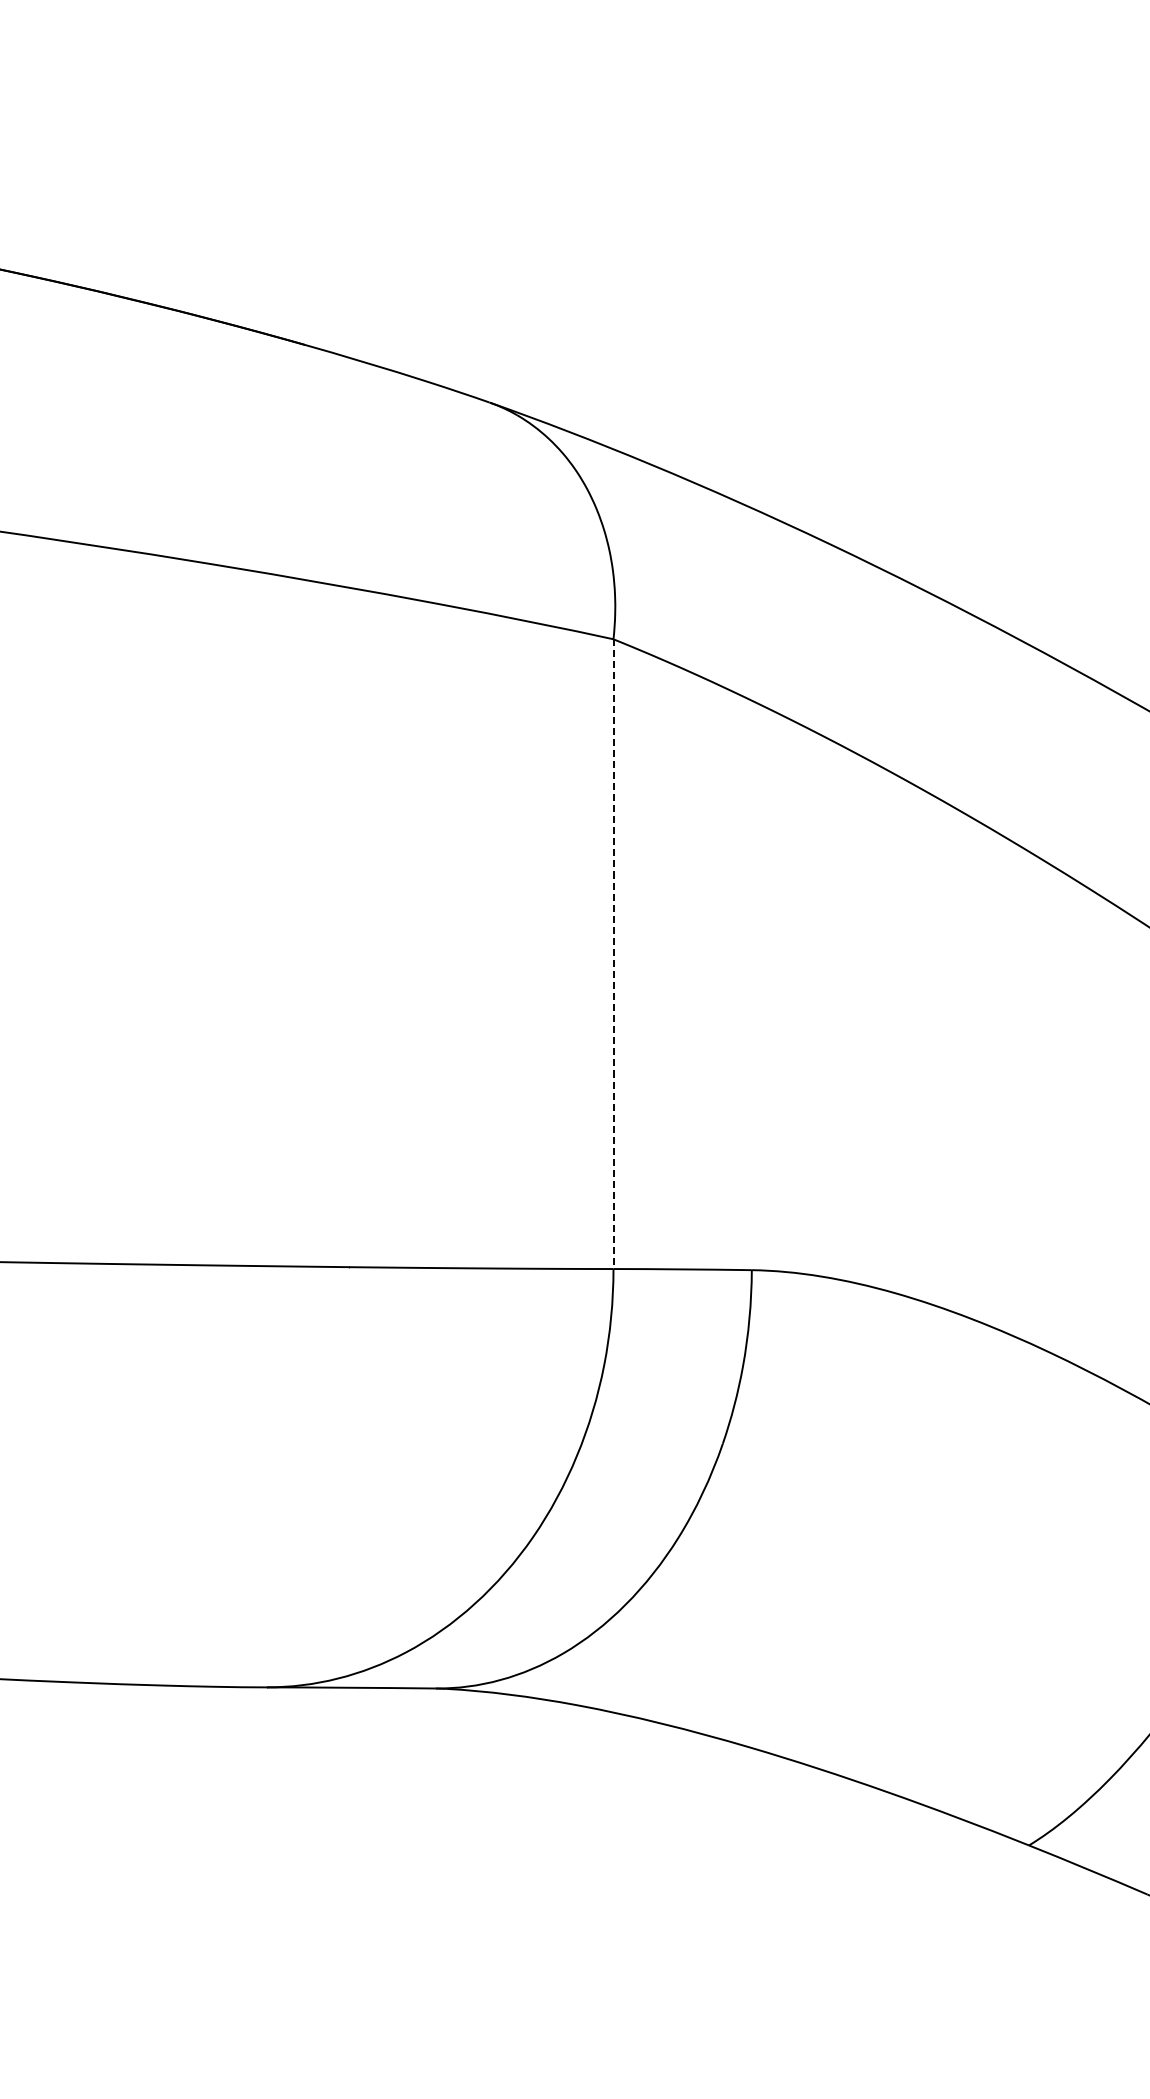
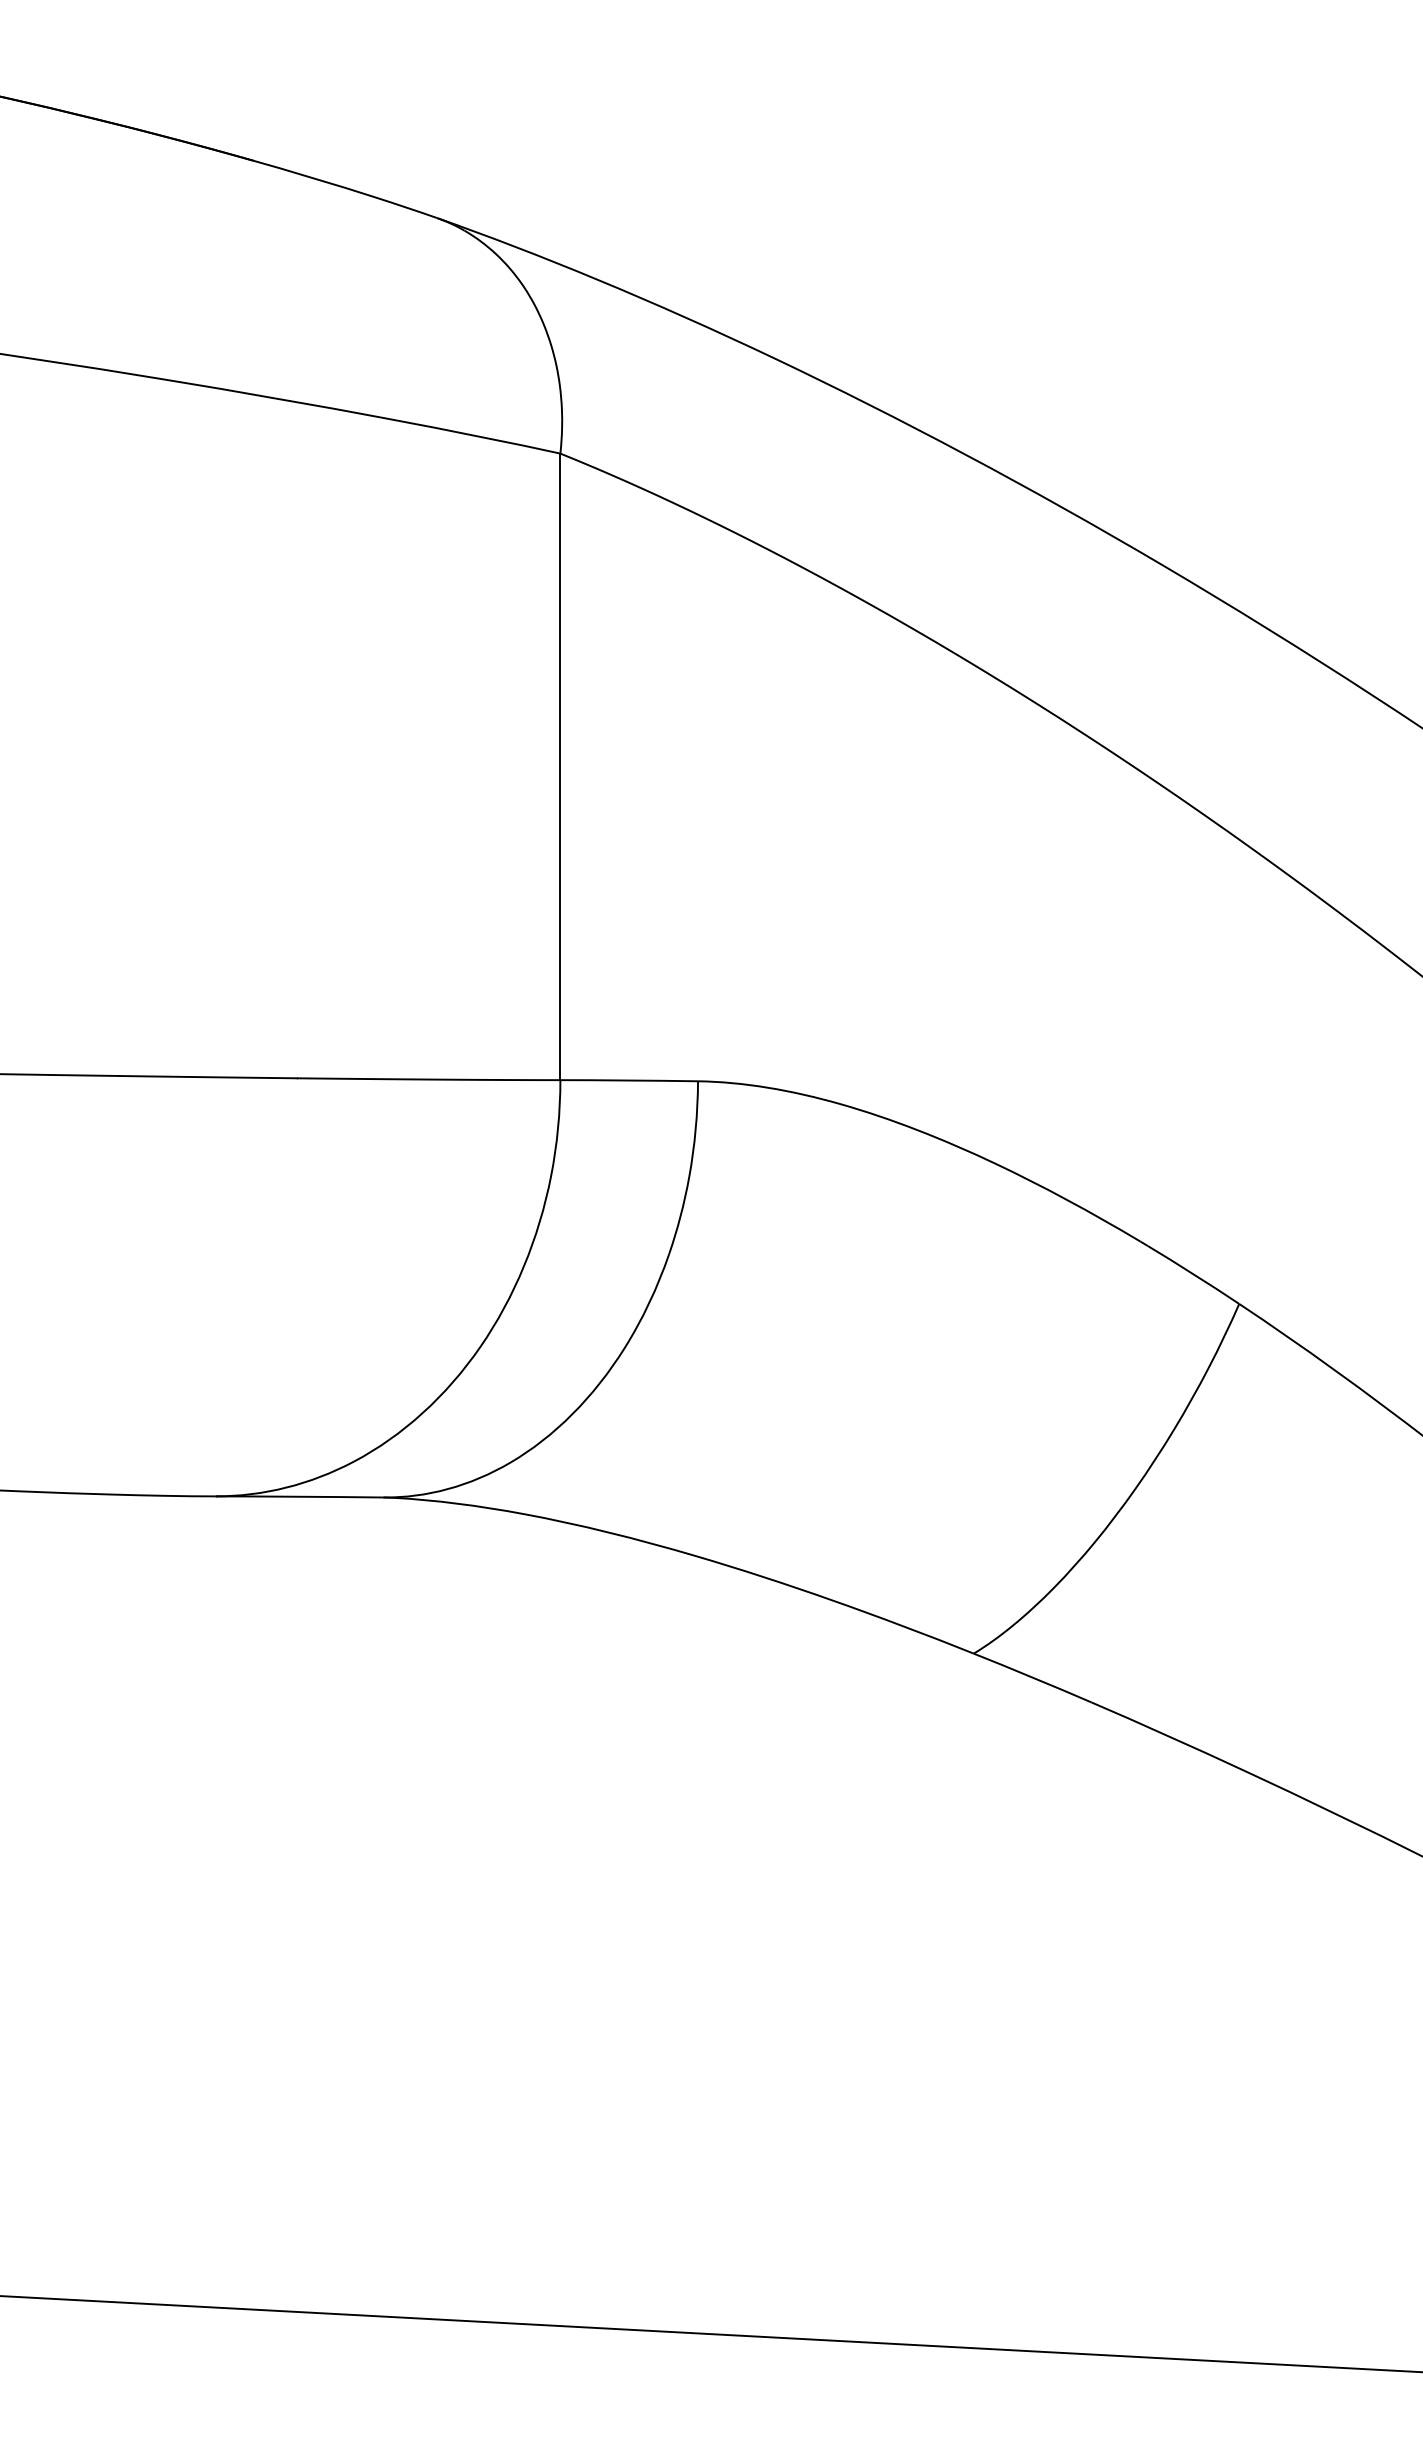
line: (613, 954) -> (560, 767), dashed -> solid

